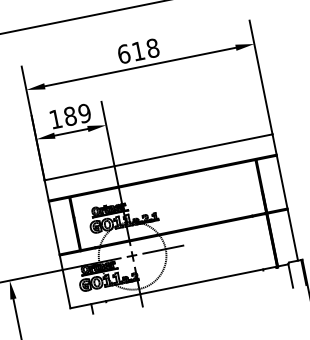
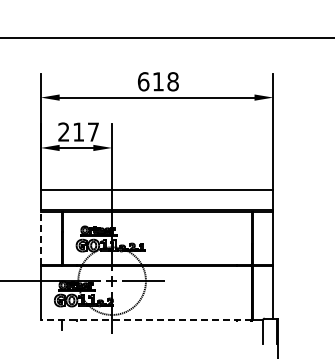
text: (70, 115) -> (78, 131), 189 -> 217
line: (53, 228) -> (40, 238), solid -> dashed
line: (173, 287) -> (145, 320), solid -> dashed

